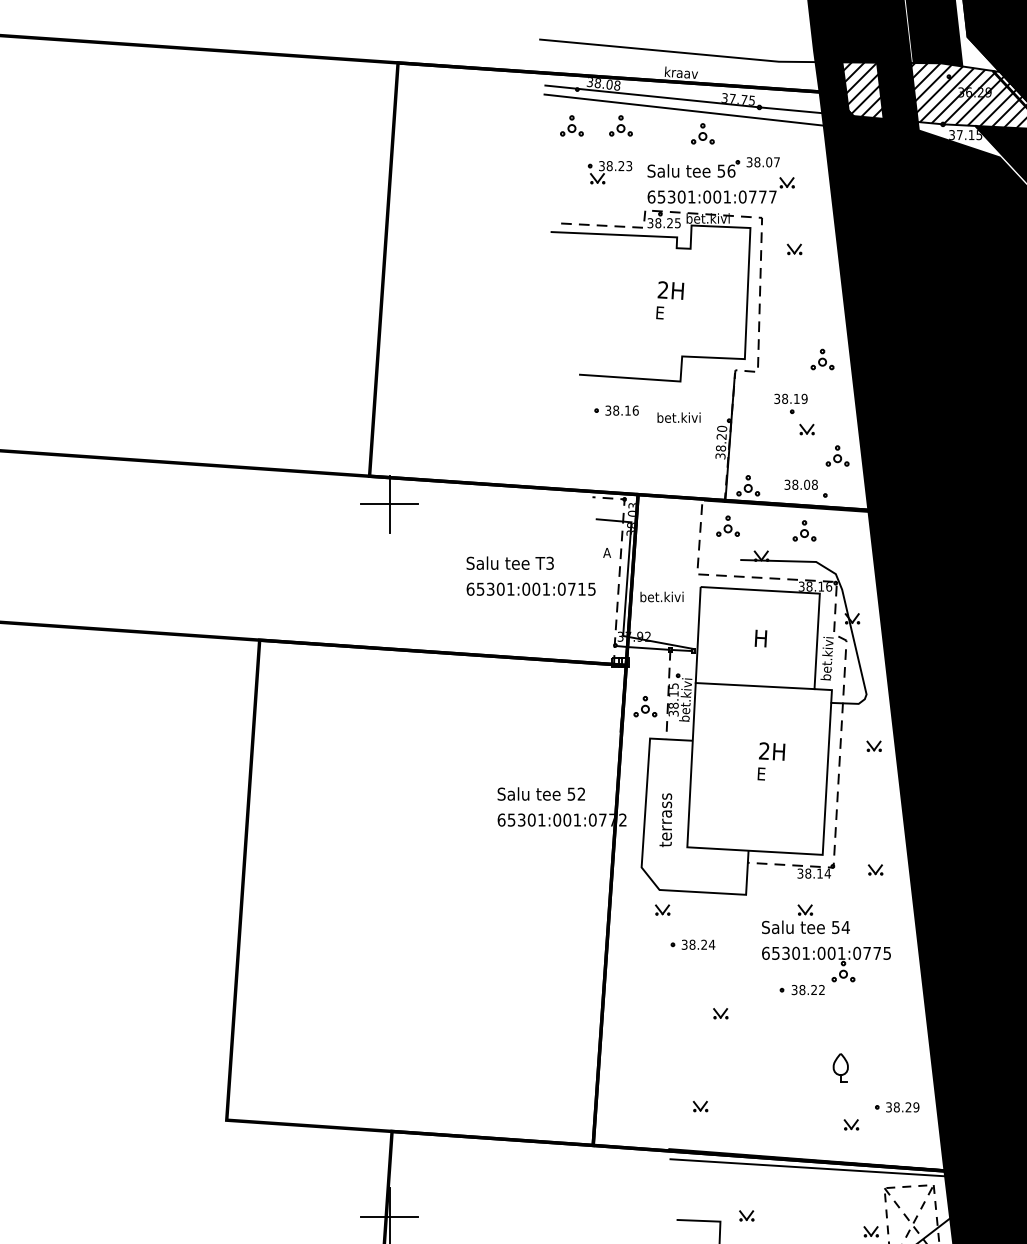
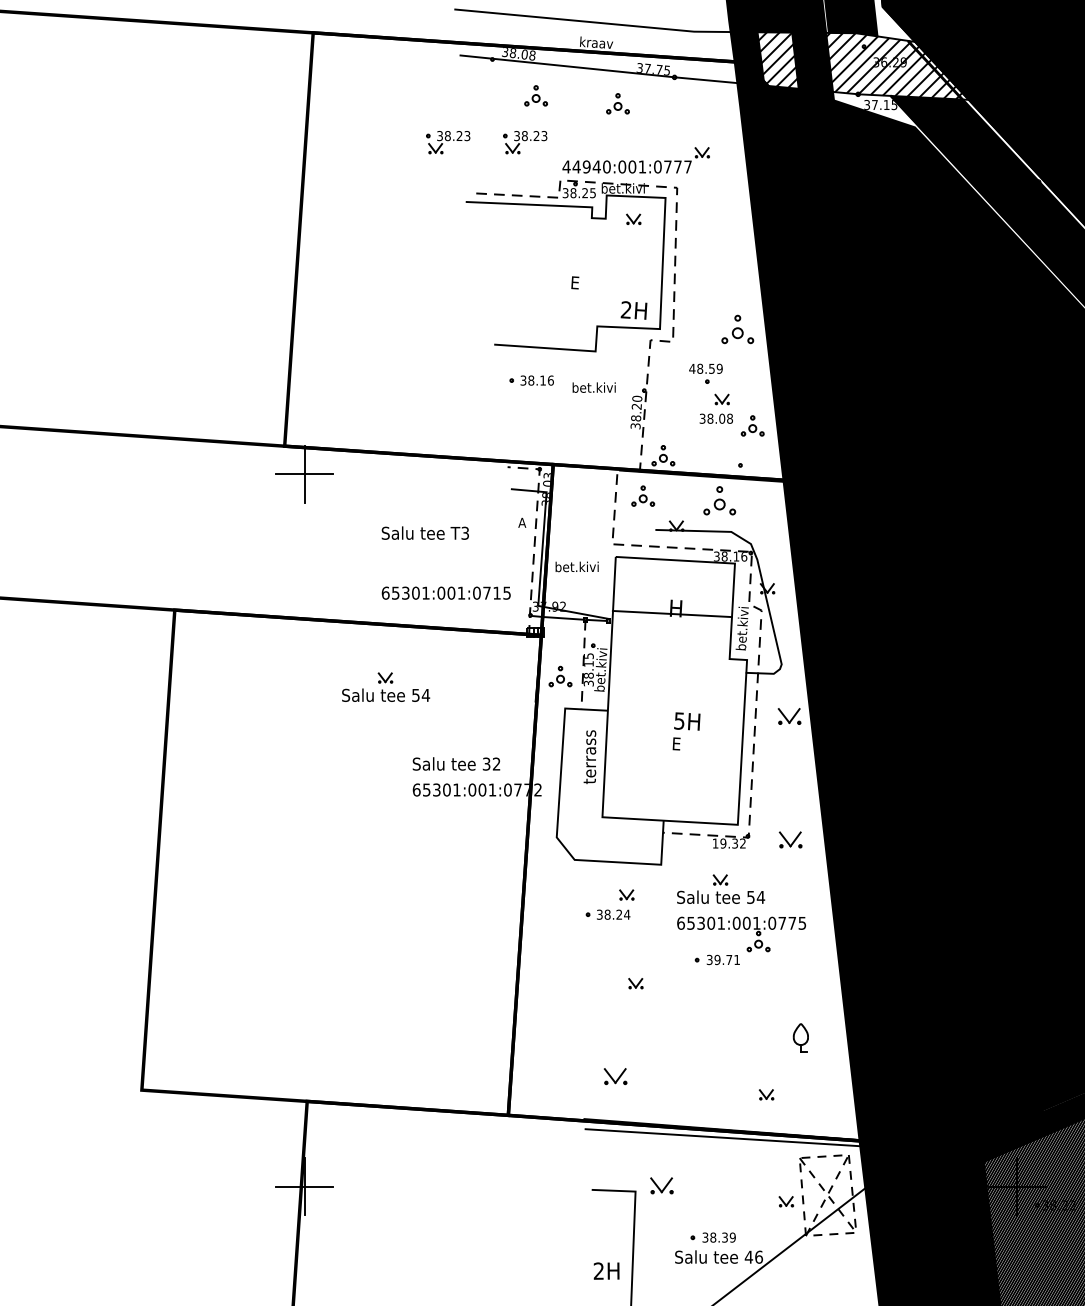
line: (686, 110) -> (601, 80), removed
part: (571, 125) -> (486, 95), removed
part: (713, 167) -> (628, 137), removed
part: (533, 172) -> (448, 142), added
text: (671, 196) -> (586, 166), 65301:001:0777 -> 44940:001:0777
part: (794, 248) -> (633, 218), moved
text: (670, 290) -> (633, 310), moved
part: (822, 359) -> (737, 329), size x1.4
text: (786, 398) -> (701, 368), 38.19 -> 48.59
line: (730, 437) -> (645, 407), removed
text: (800, 484) -> (715, 418), moved
part: (804, 530) -> (719, 500), size x1.4
text: (530, 588) -> (445, 592), moved
line: (754, 685) -> (671, 613), moved
part: (471, 716) -> (386, 686), added
part: (873, 745) -> (788, 715), size x1.6
text: (764, 750) -> (679, 720), 2H -> 5H
text: (571, 793) -> (486, 763), 52 -> 32
text: (665, 819) -> (589, 756), moved
part: (875, 869) -> (790, 839), size x1.6
text: (814, 873) -> (729, 843), 38.14 -> 19.32
part: (662, 909) -> (626, 894), moved
text: (811, 989) -> (726, 959), 38.22 -> 39.71
part: (840, 1067) -> (800, 1037), moved
part: (700, 1106) -> (615, 1076), size x1.6
part: (897, 1107) -> (812, 1077), removed
part: (746, 1215) -> (661, 1185), size x1.6

